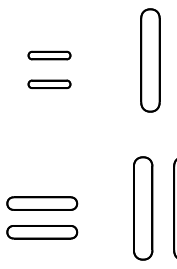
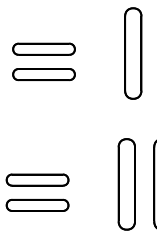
part: (49, 55) -> (44, 49), size x1.67
part: (49, 84) -> (44, 74), size x1.67

